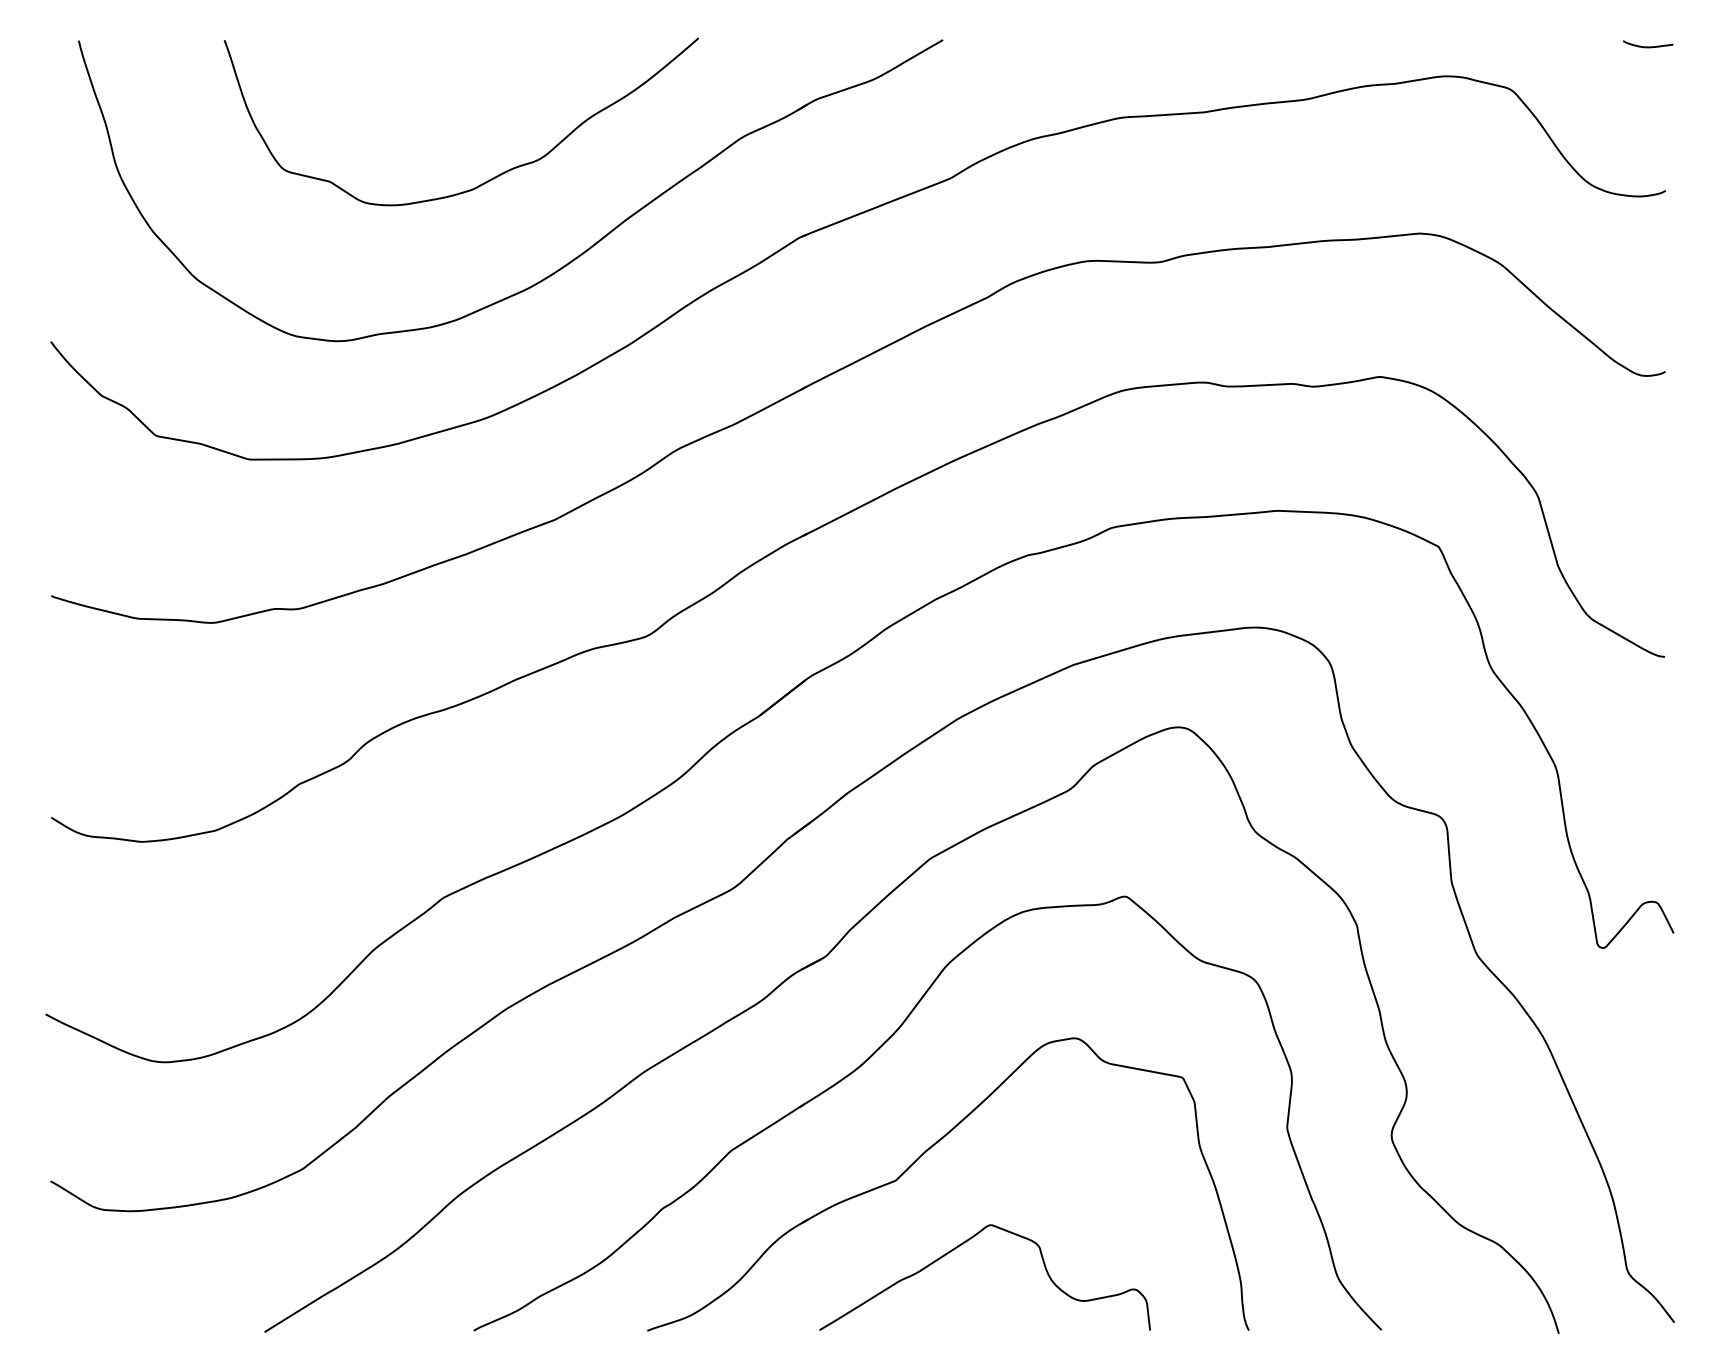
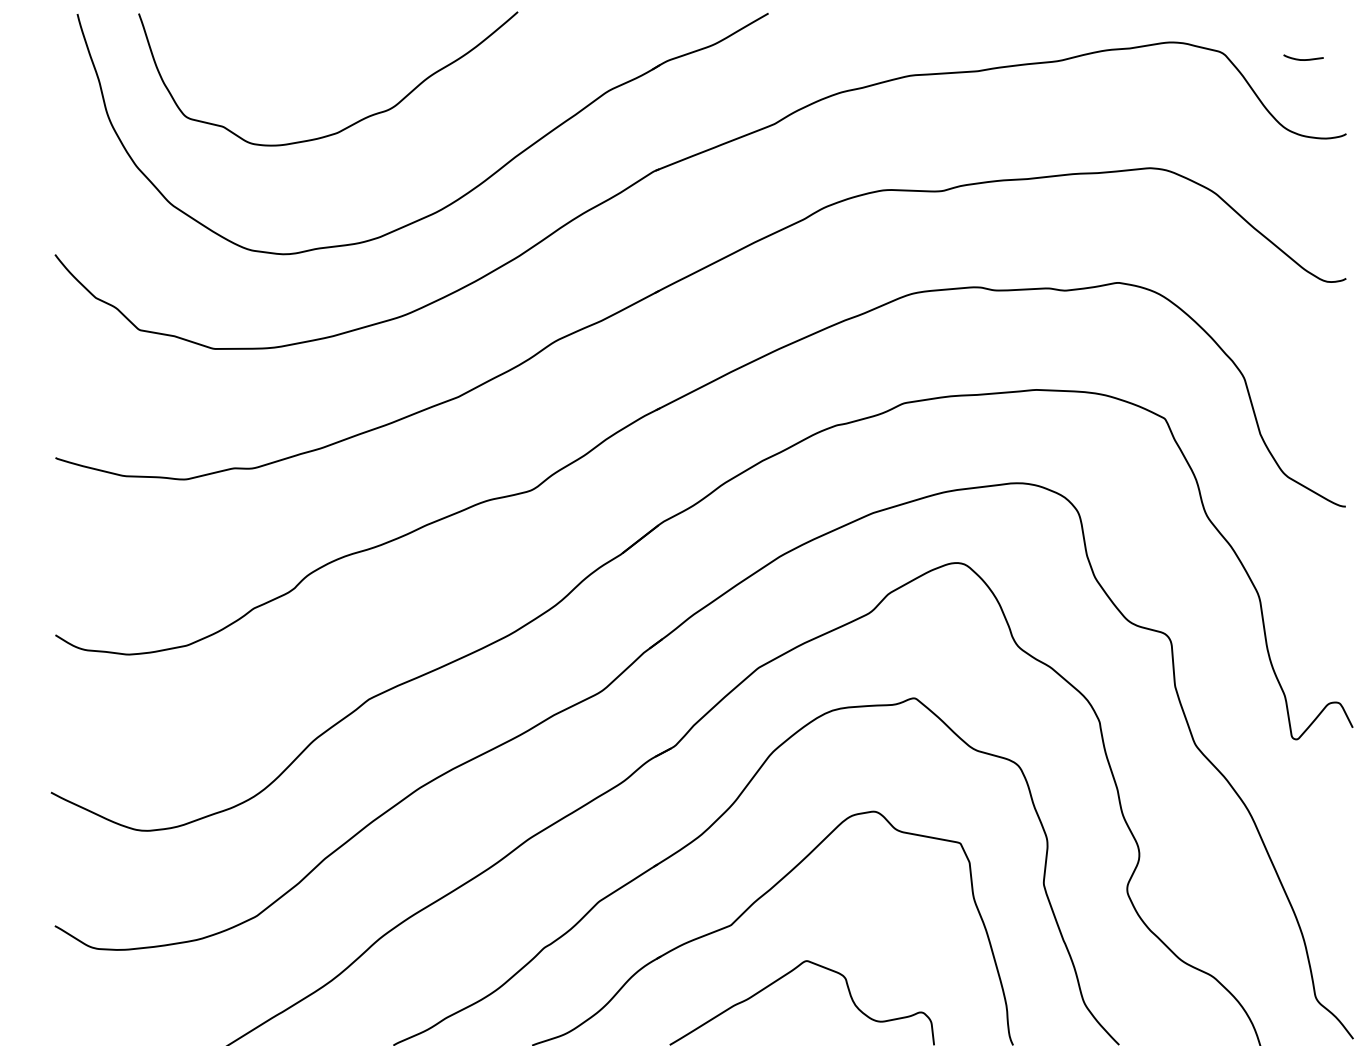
curve: (1648, 46) -> (1303, 59), moved
curve: (494, 176) -> (354, 122), moved

